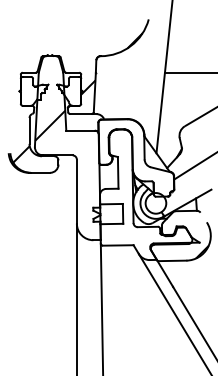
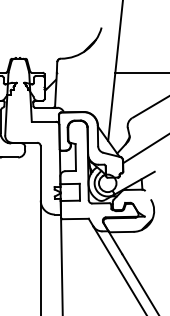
hatch: (50, 125) -> (18, 117), removed

